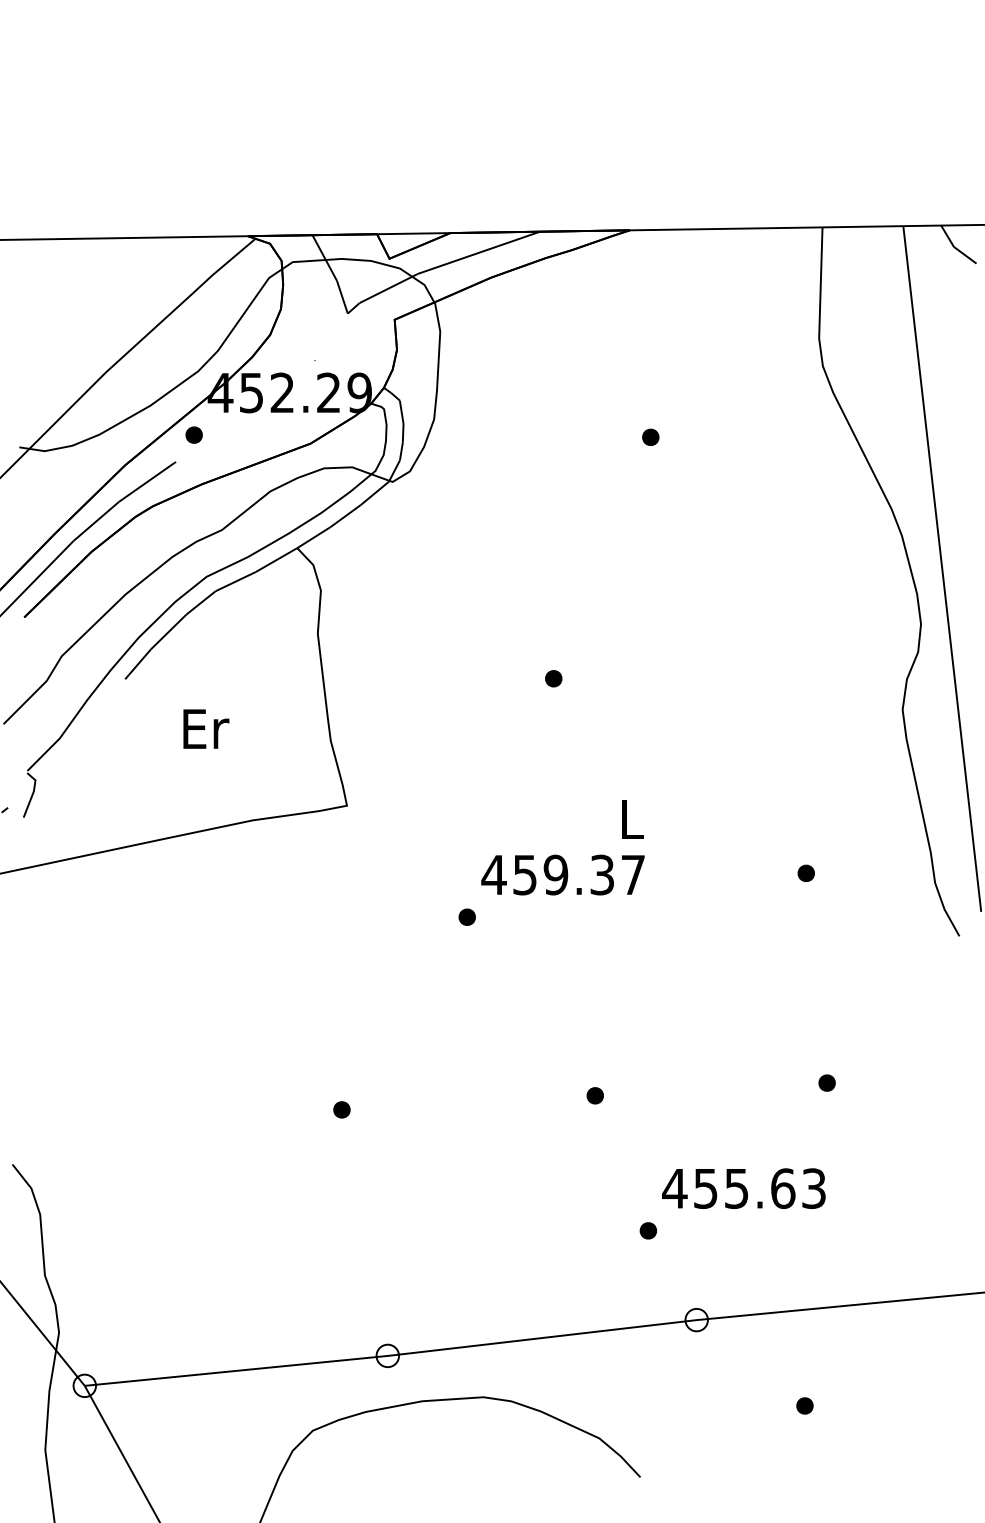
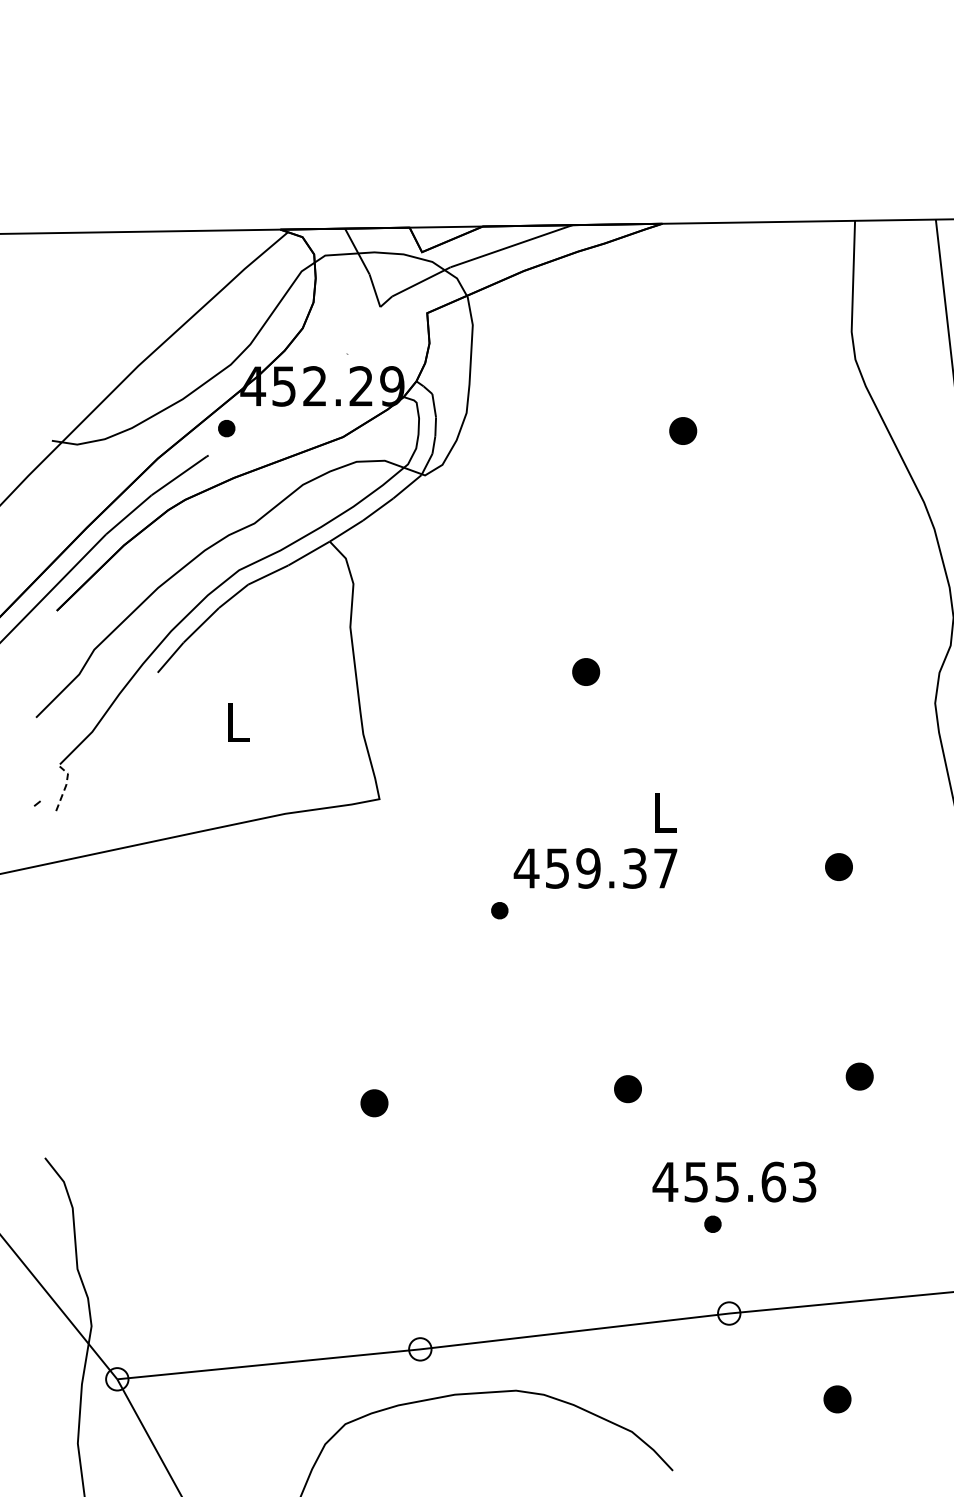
part: (650, 436) -> (683, 429), size x1.6
part: (553, 678) -> (586, 671), size x1.6
text: (206, 728) -> (239, 721), Er -> L
line: (33, 792) -> (66, 785), solid -> dashed
part: (805, 872) -> (838, 865), size x1.6
part: (826, 1082) -> (859, 1075), size x1.6
part: (594, 1095) -> (627, 1088), size x1.6
part: (341, 1109) -> (374, 1102), size x1.6
text: (743, 1188) -> (734, 1181), moved
part: (647, 1230) -> (712, 1223), moved
part: (804, 1405) -> (837, 1398), size x1.6

